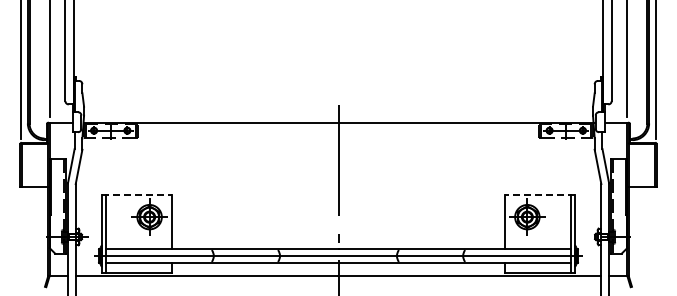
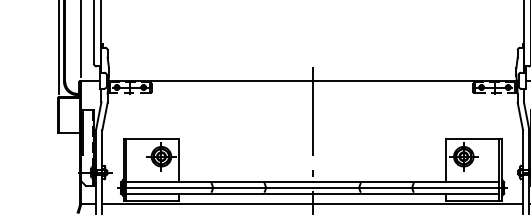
line: (137, 194) -> (151, 138), dashed -> solid
line: (539, 194) -> (473, 138), dashed -> solid

